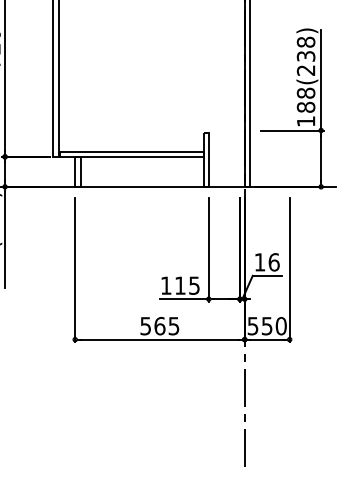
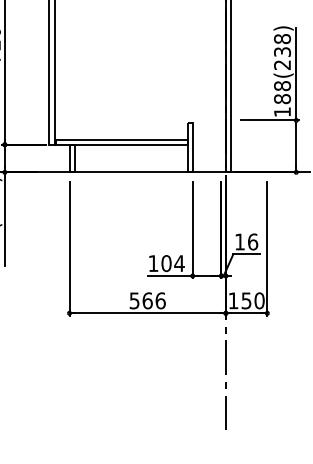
text: (186, 285) -> (172, 263), 115 -> 104
text: (173, 325) -> (160, 300), 565 -> 566
text: (252, 325) -> (233, 300), 550 -> 150

